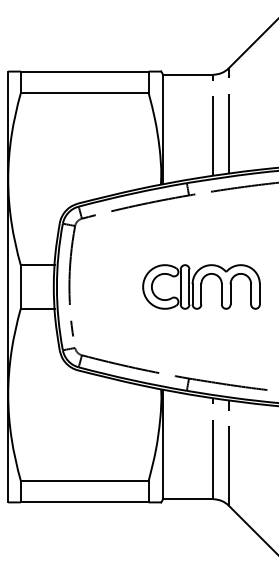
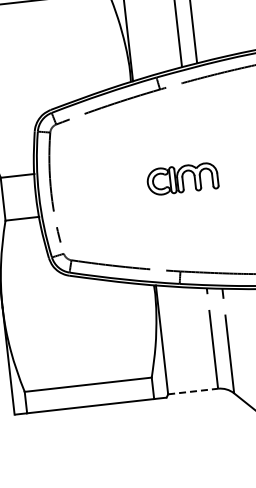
part: (201, 286) -> (182, 178), size x0.6
line: (188, 499) -> (193, 391), solid -> dashed

